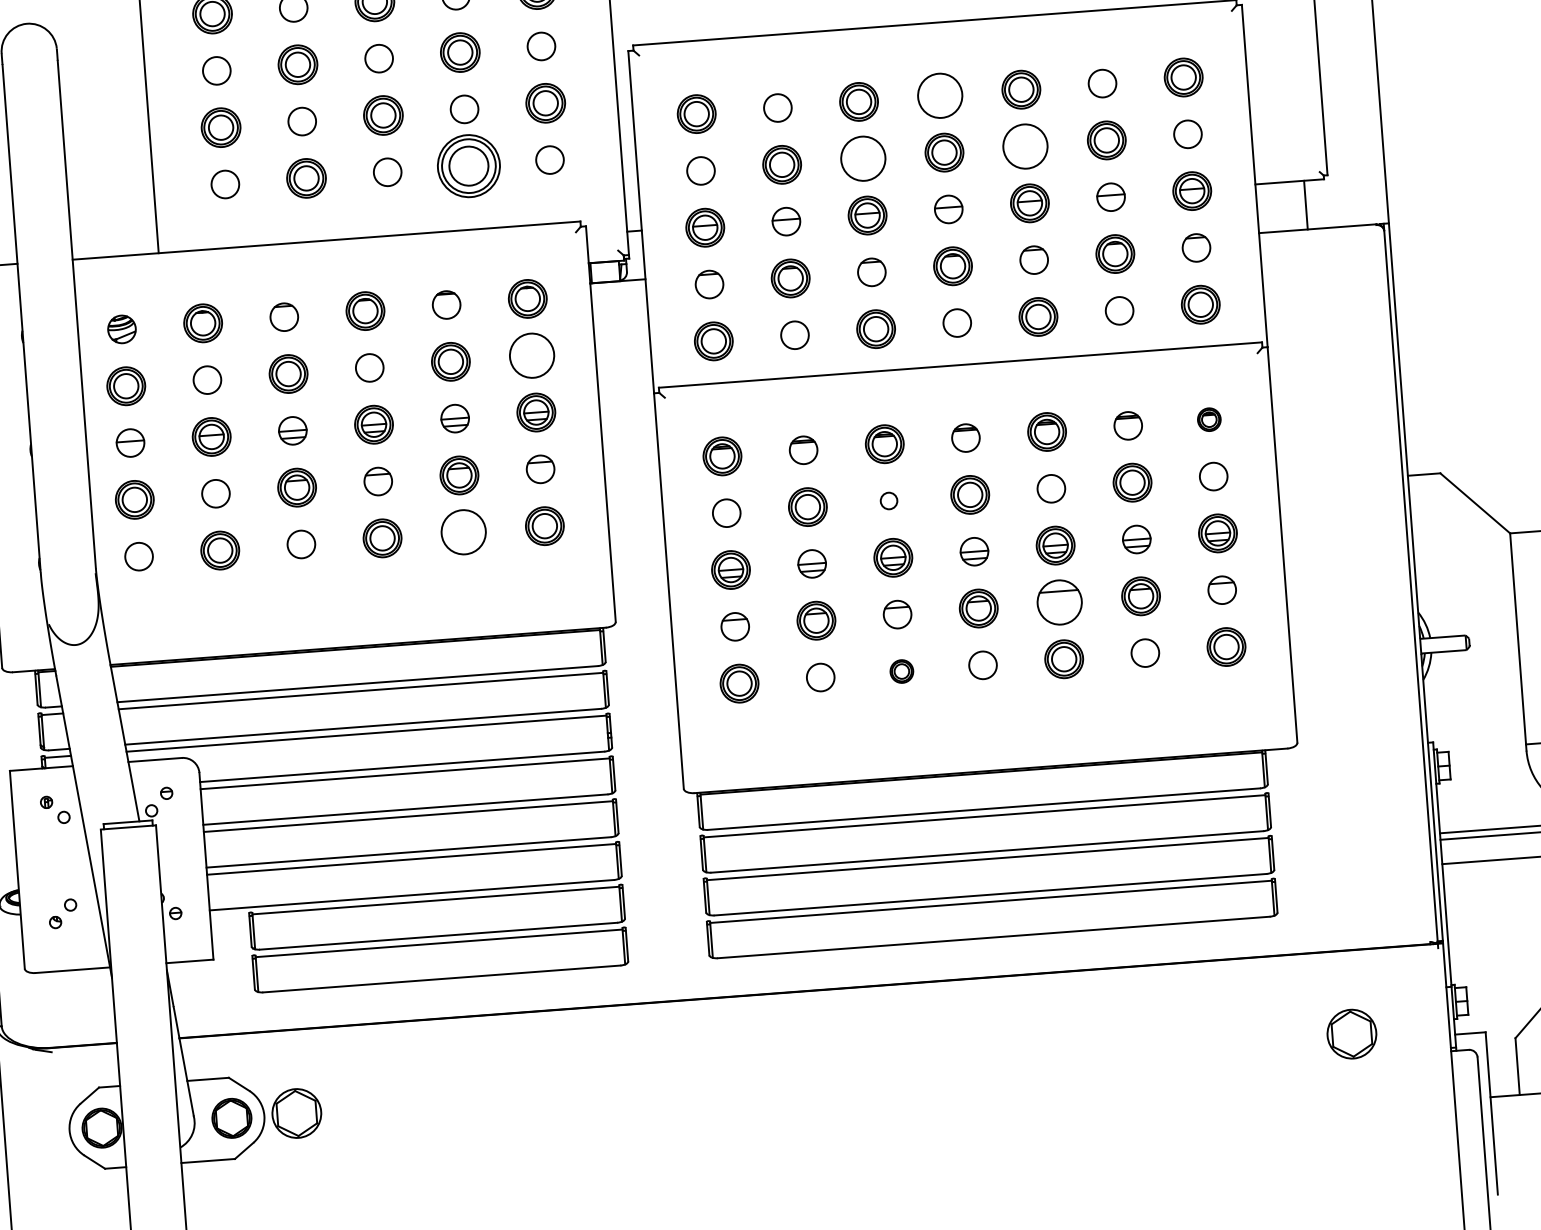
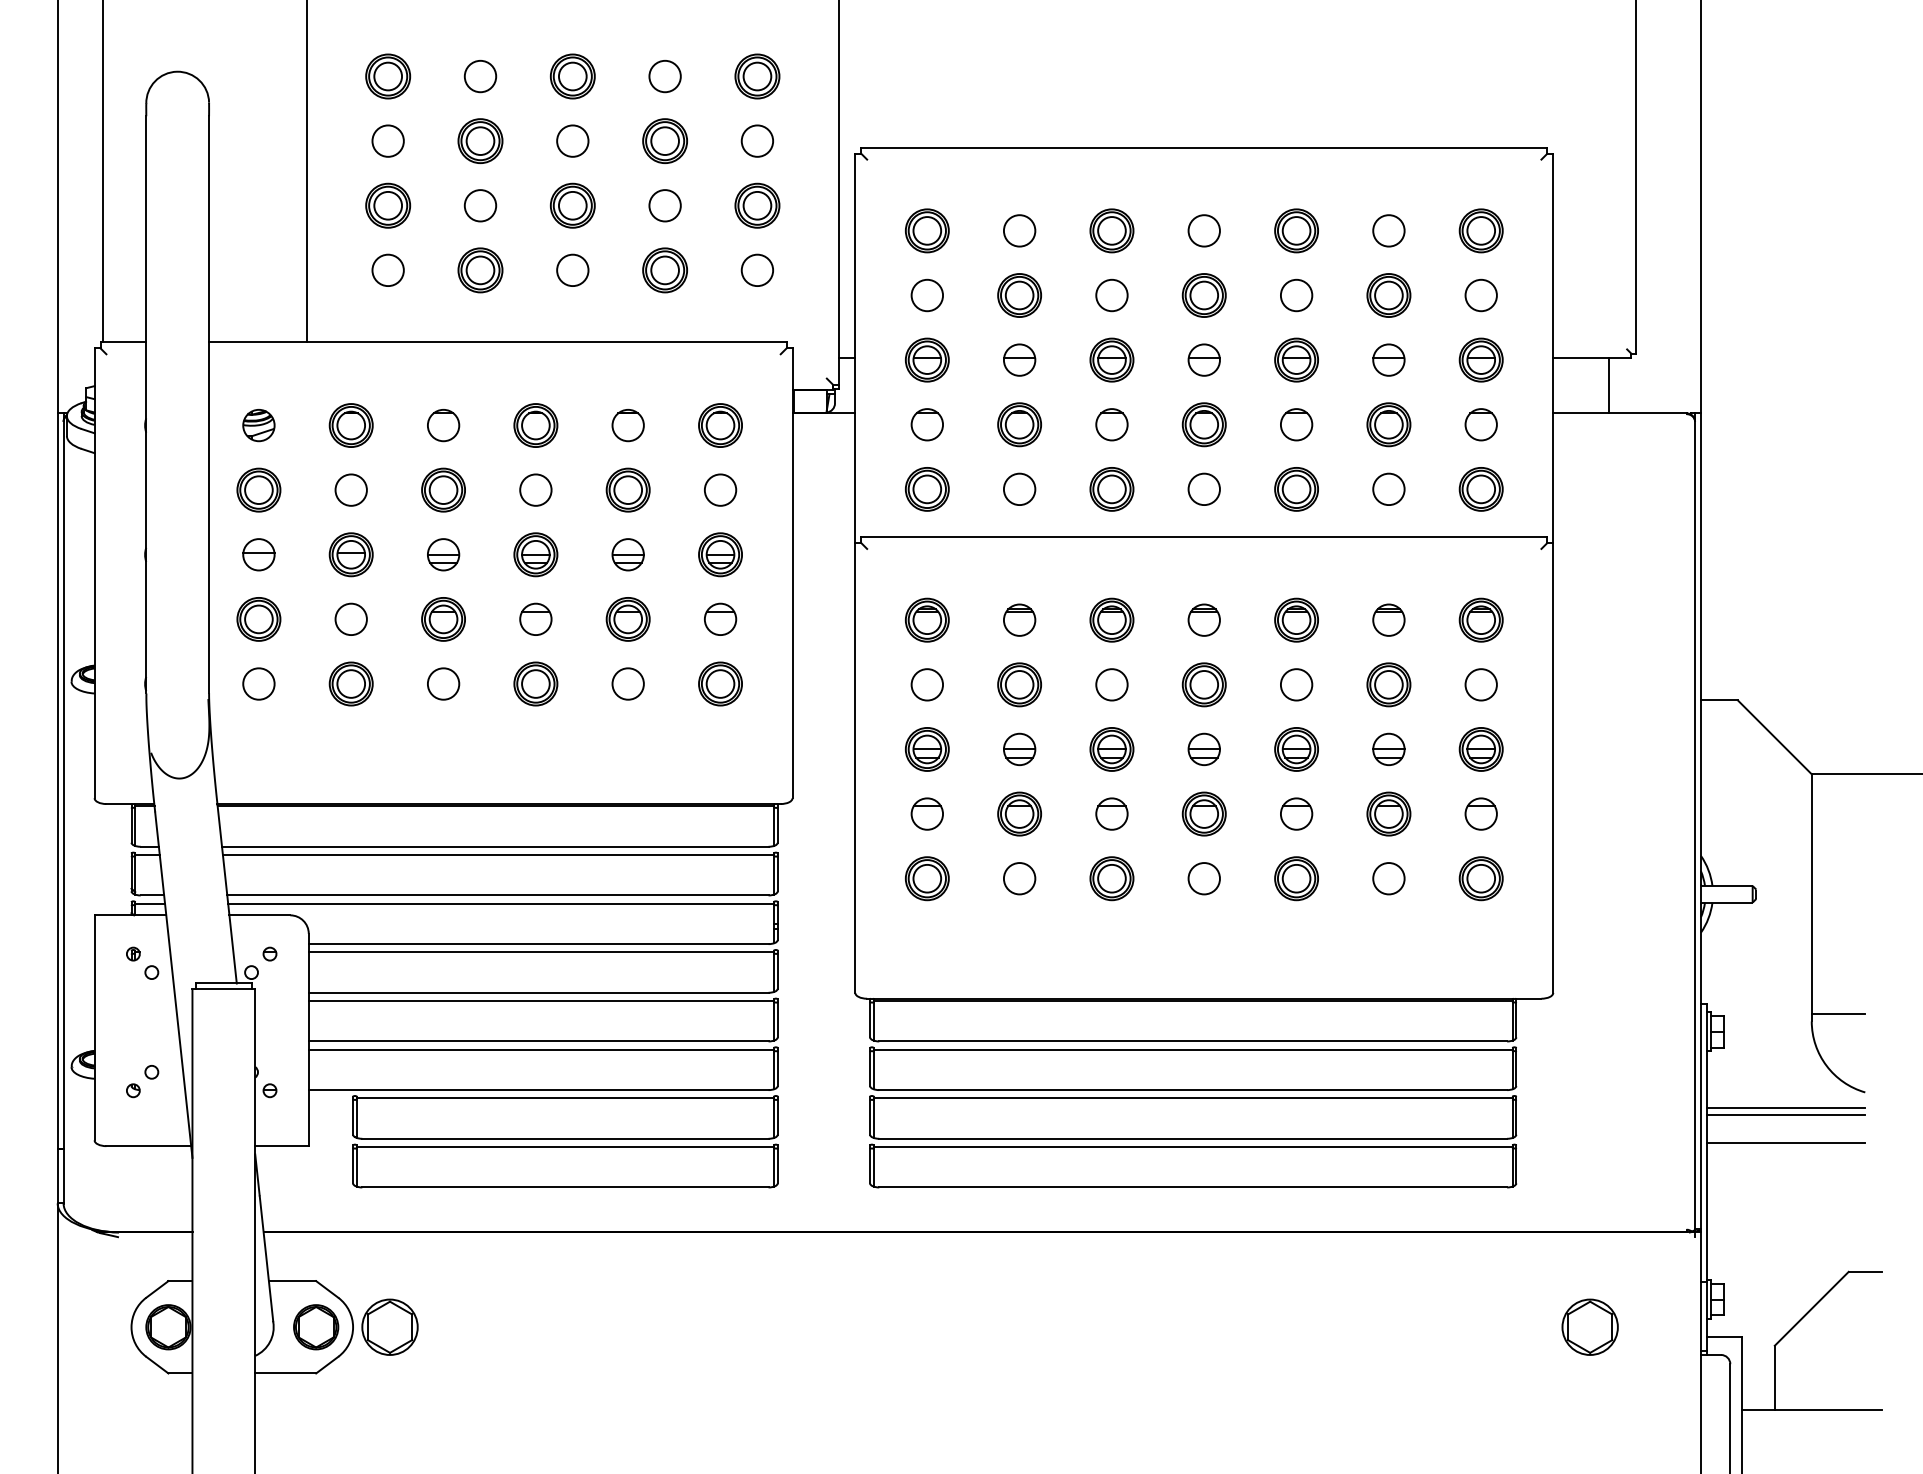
circle: (939, 95) -> (1203, 230), size x0.62
circle: (1025, 146) -> (1296, 295), size x0.62
circle: (862, 158) -> (1111, 295), size x0.62
part: (468, 166) -> (664, 270), size x0.62
circle: (532, 355) -> (720, 489), size x0.62
part: (1208, 419) -> (1480, 619), size x1.67
circle: (888, 500) -> (1111, 684), size x1.67
circle: (463, 531) -> (627, 683), size x0.62
part: (1059, 601) -> (1296, 813), size x0.62
part: (901, 671) -> (1111, 878), size x1.67

